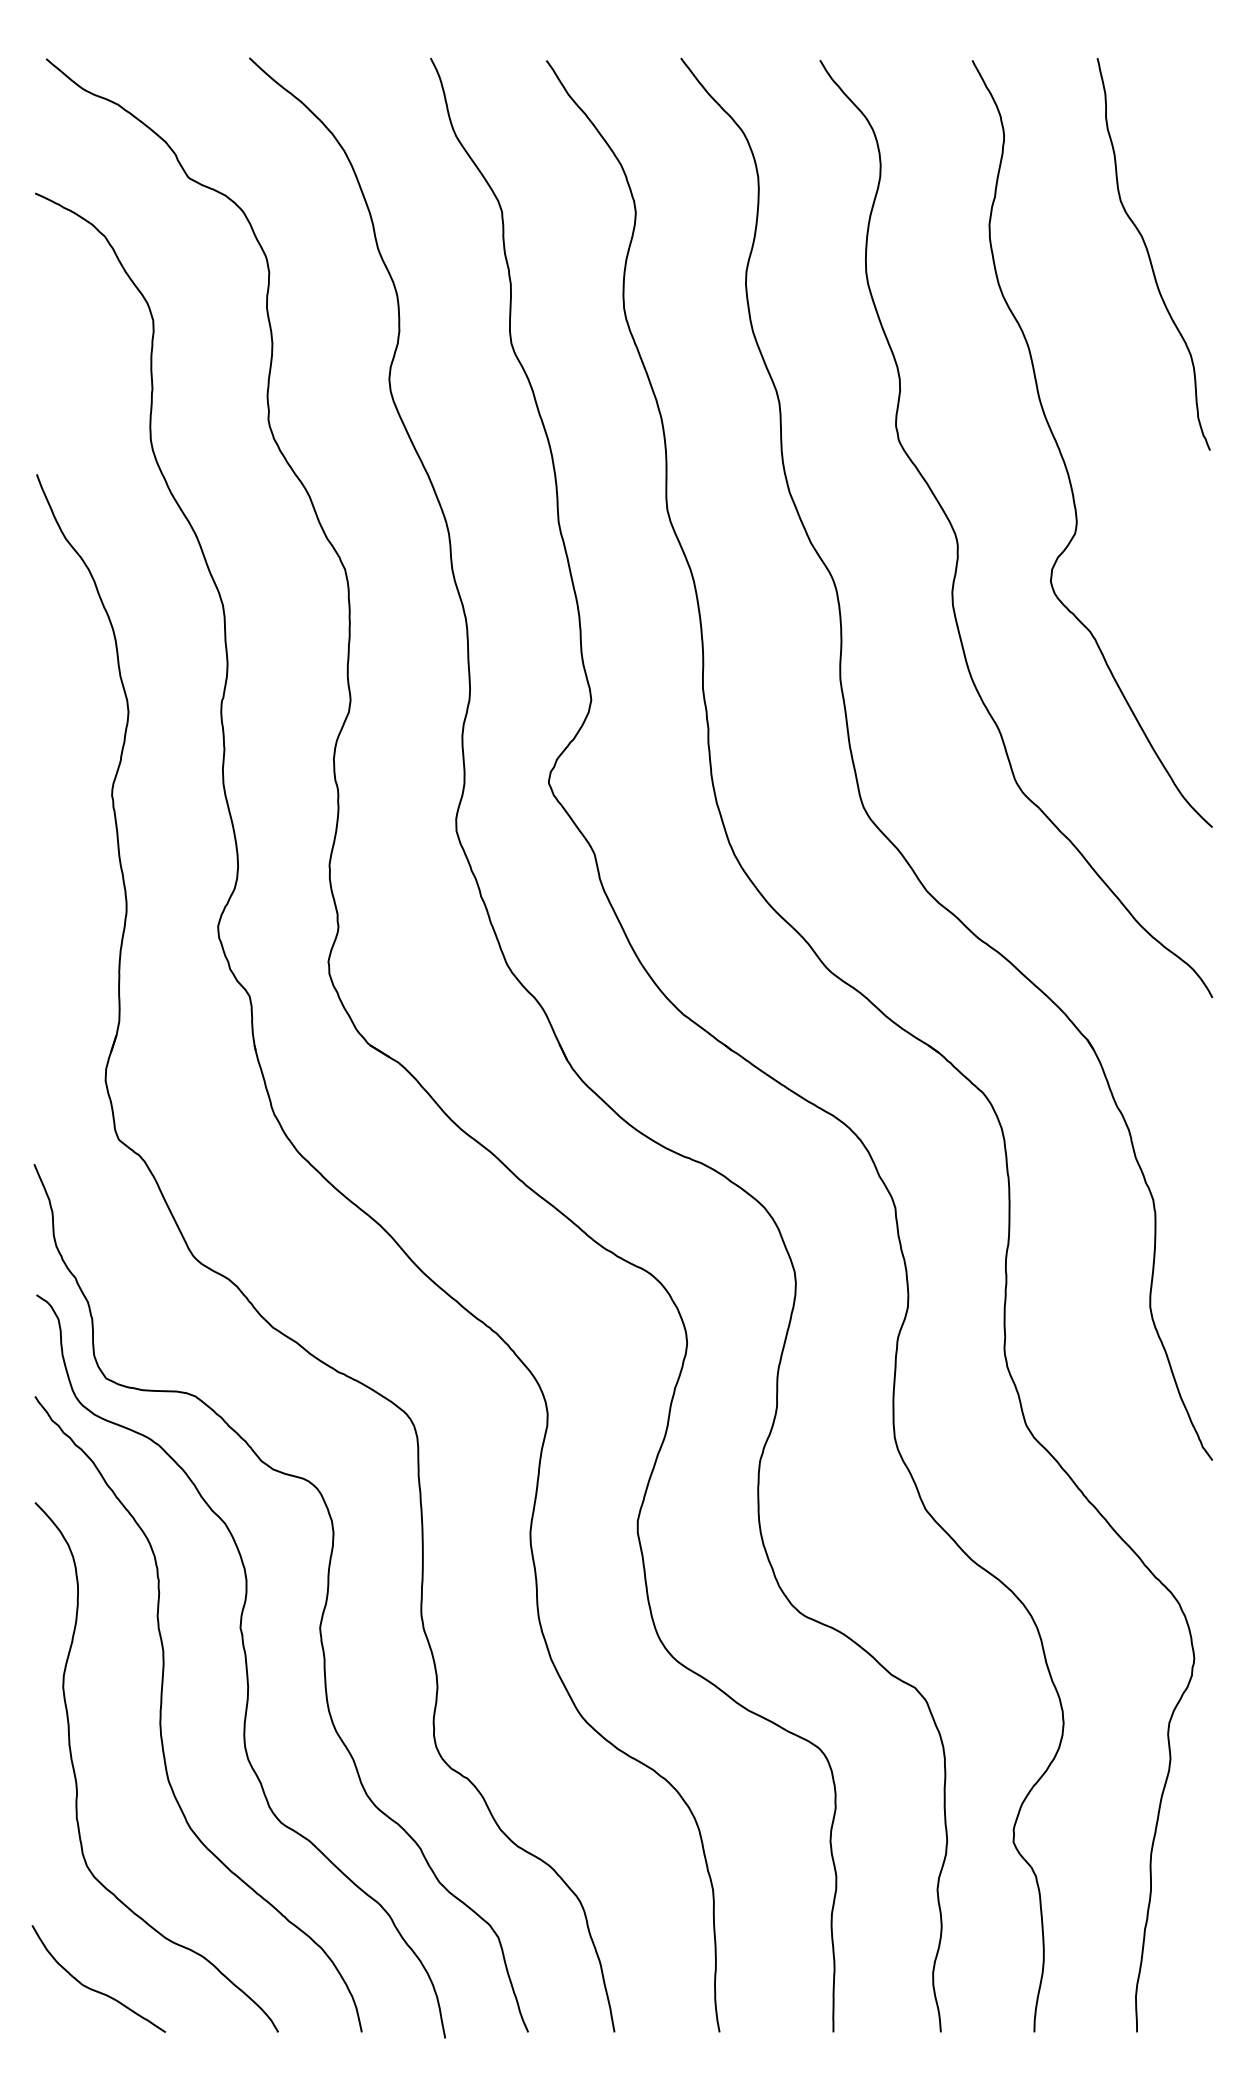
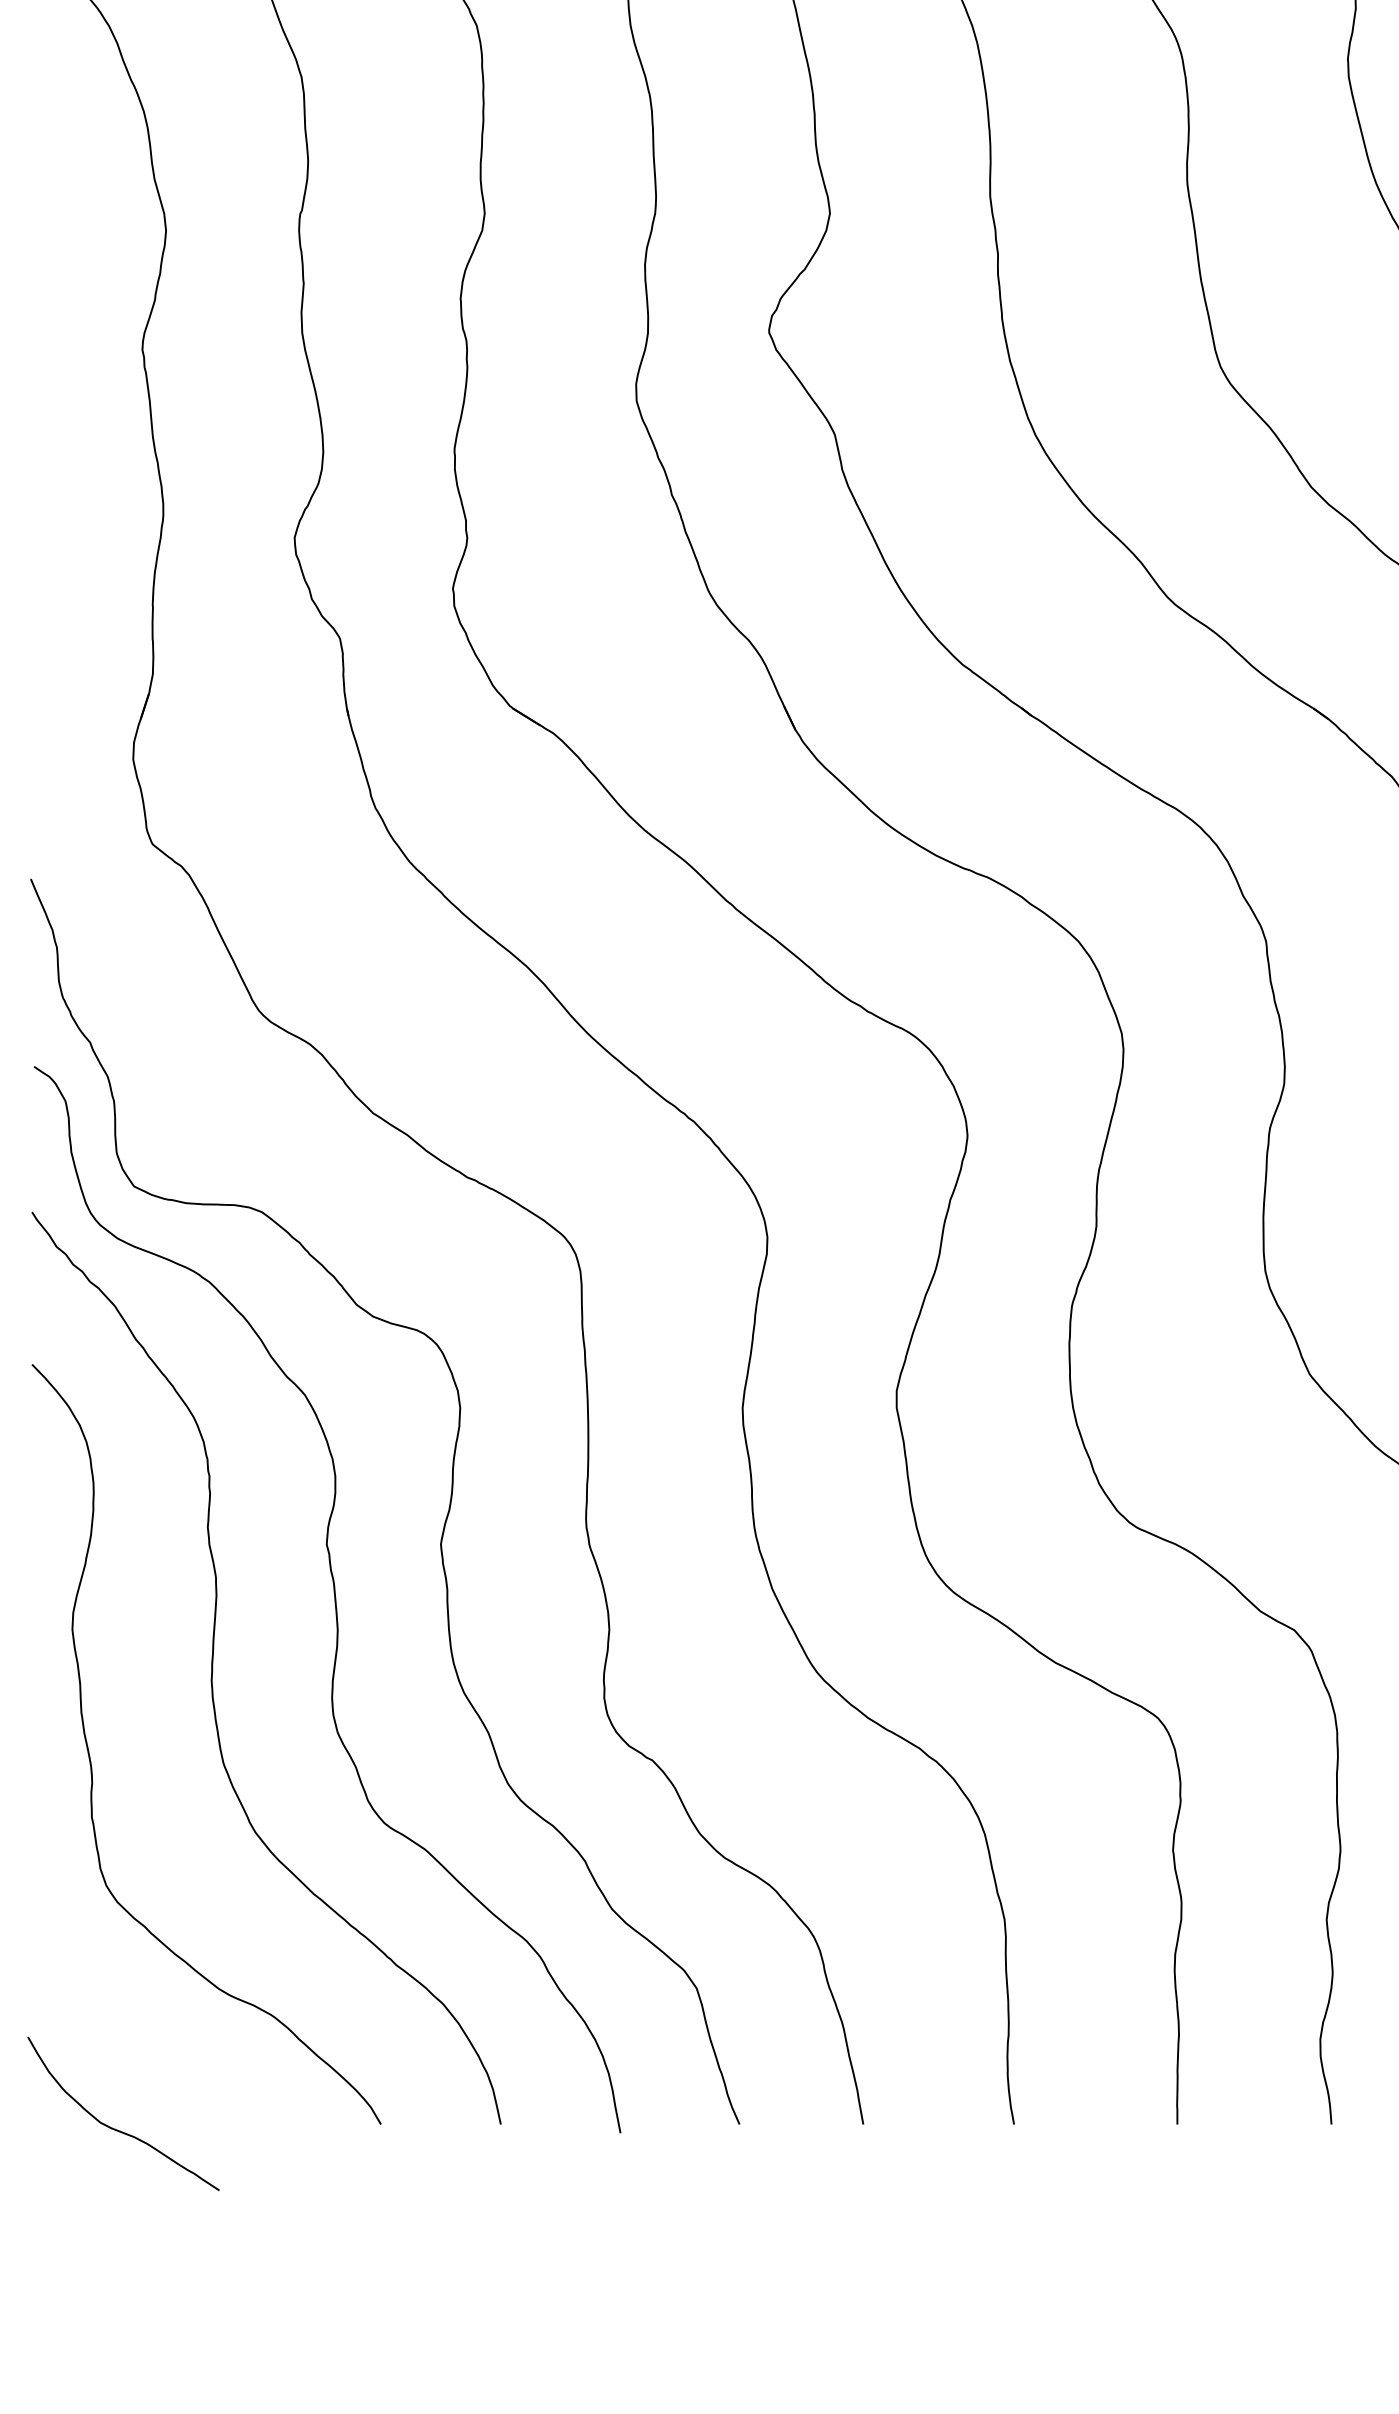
curve: (92, 1988) -> (114, 2127), moved

